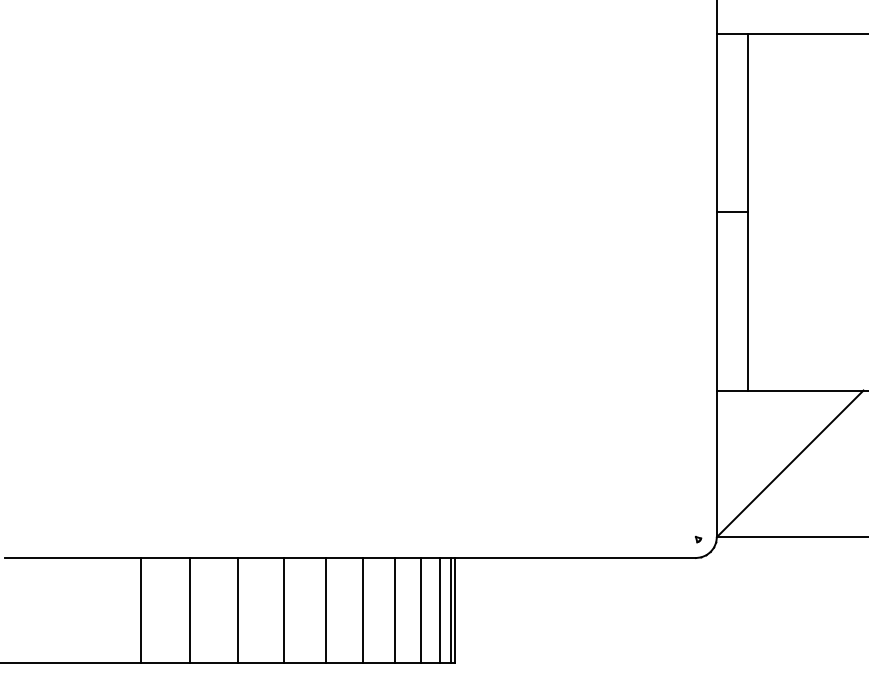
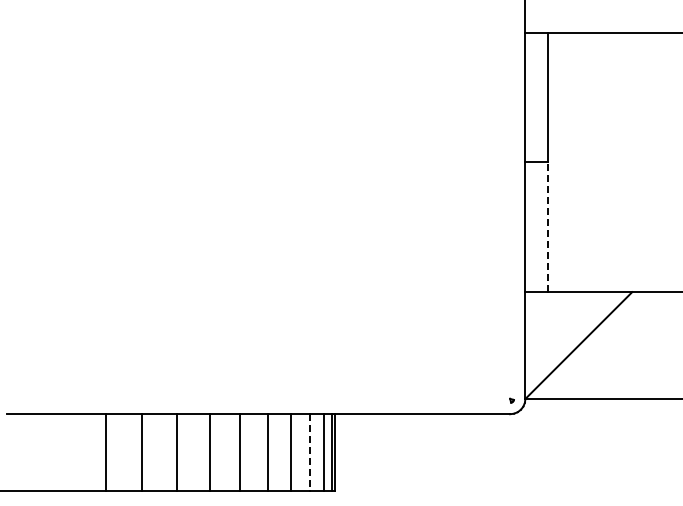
line: (748, 301) -> (548, 227), solid -> dashed
line: (420, 610) -> (309, 452), solid -> dashed

